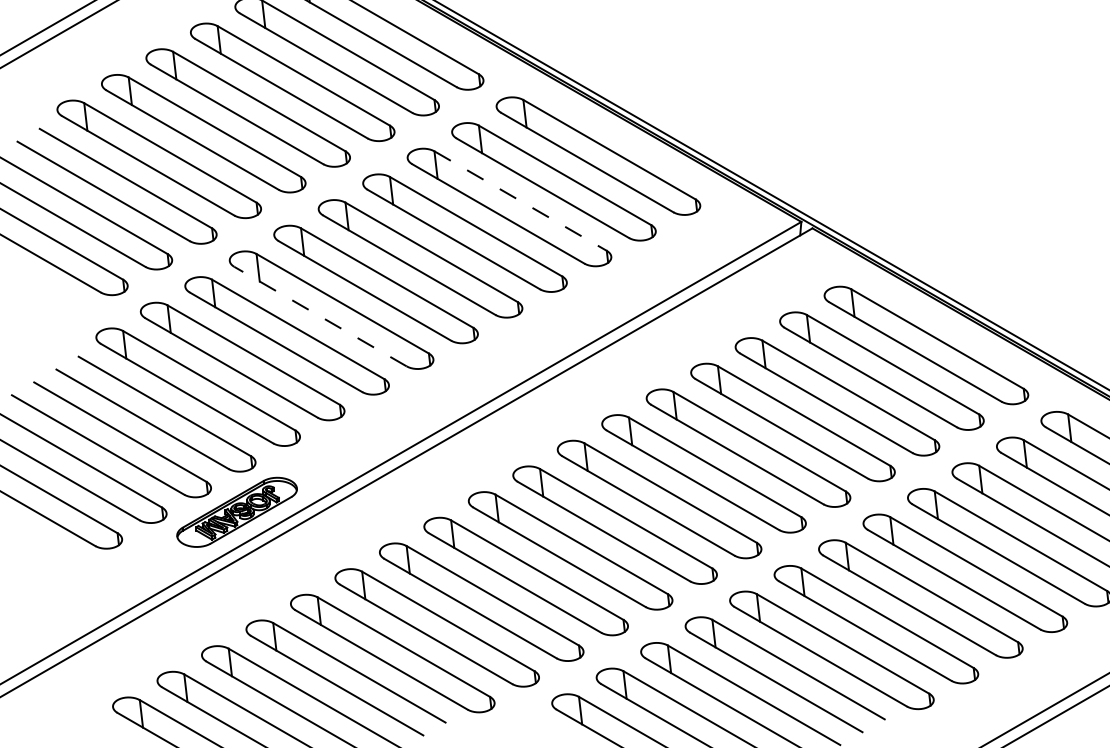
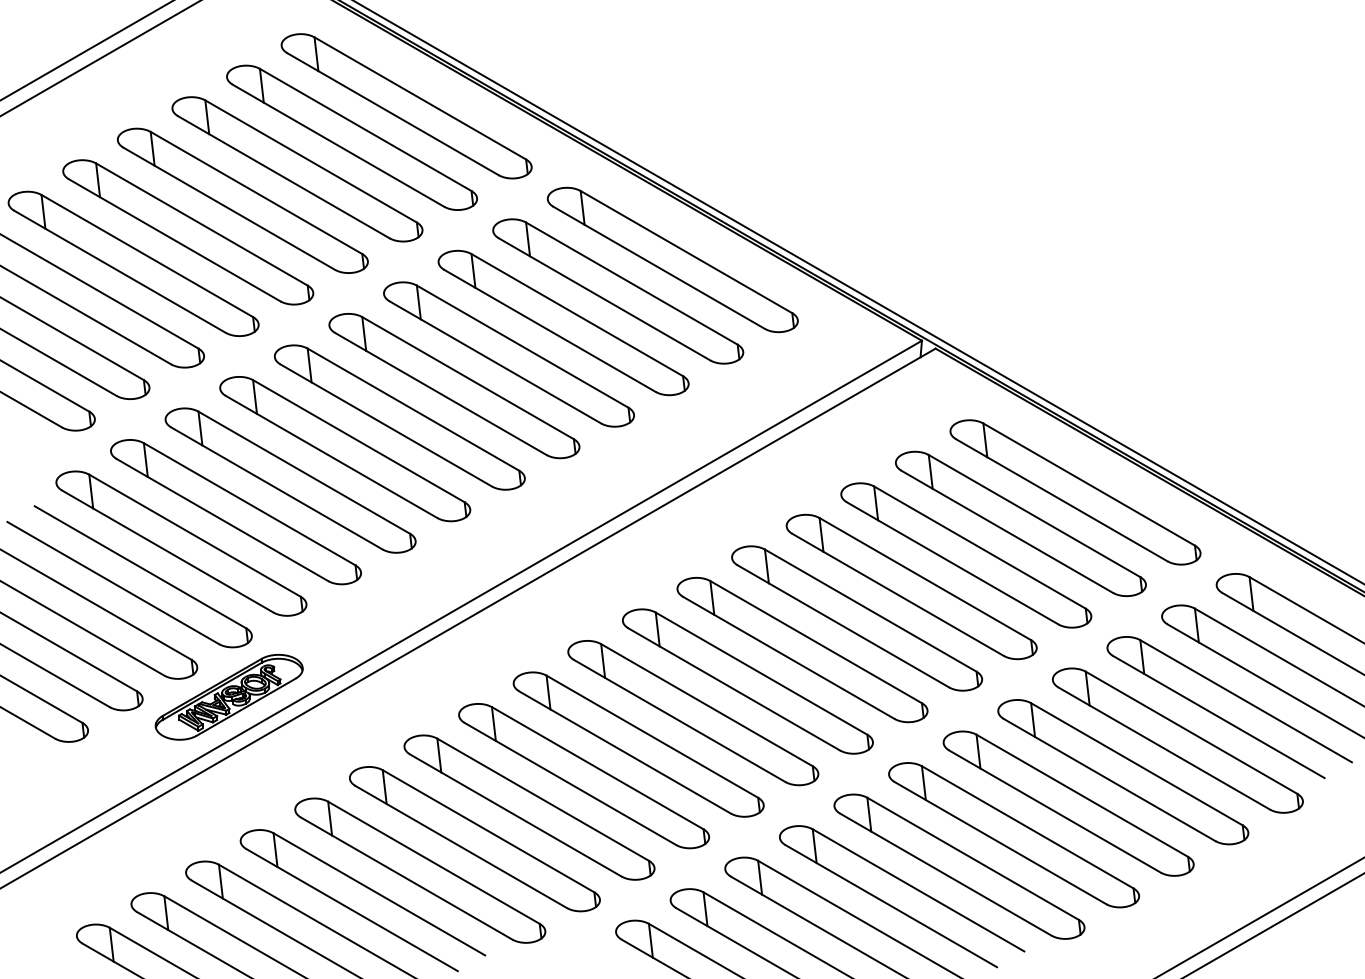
line: (520, 201) -> (577, 315), dashed -> solid
line: (320, 316) -> (331, 456), dashed -> solid

